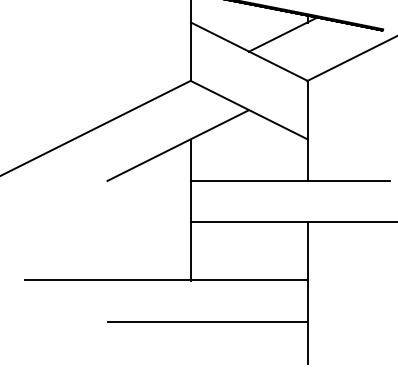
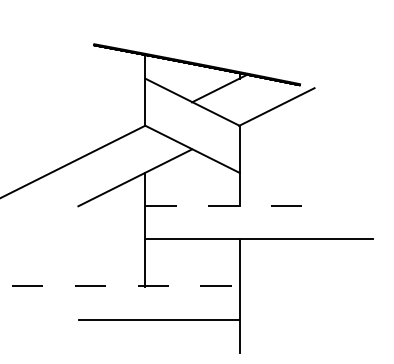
line: (291, 179) -> (226, 205), solid -> dashed
line: (166, 280) -> (125, 286), solid -> dashed

